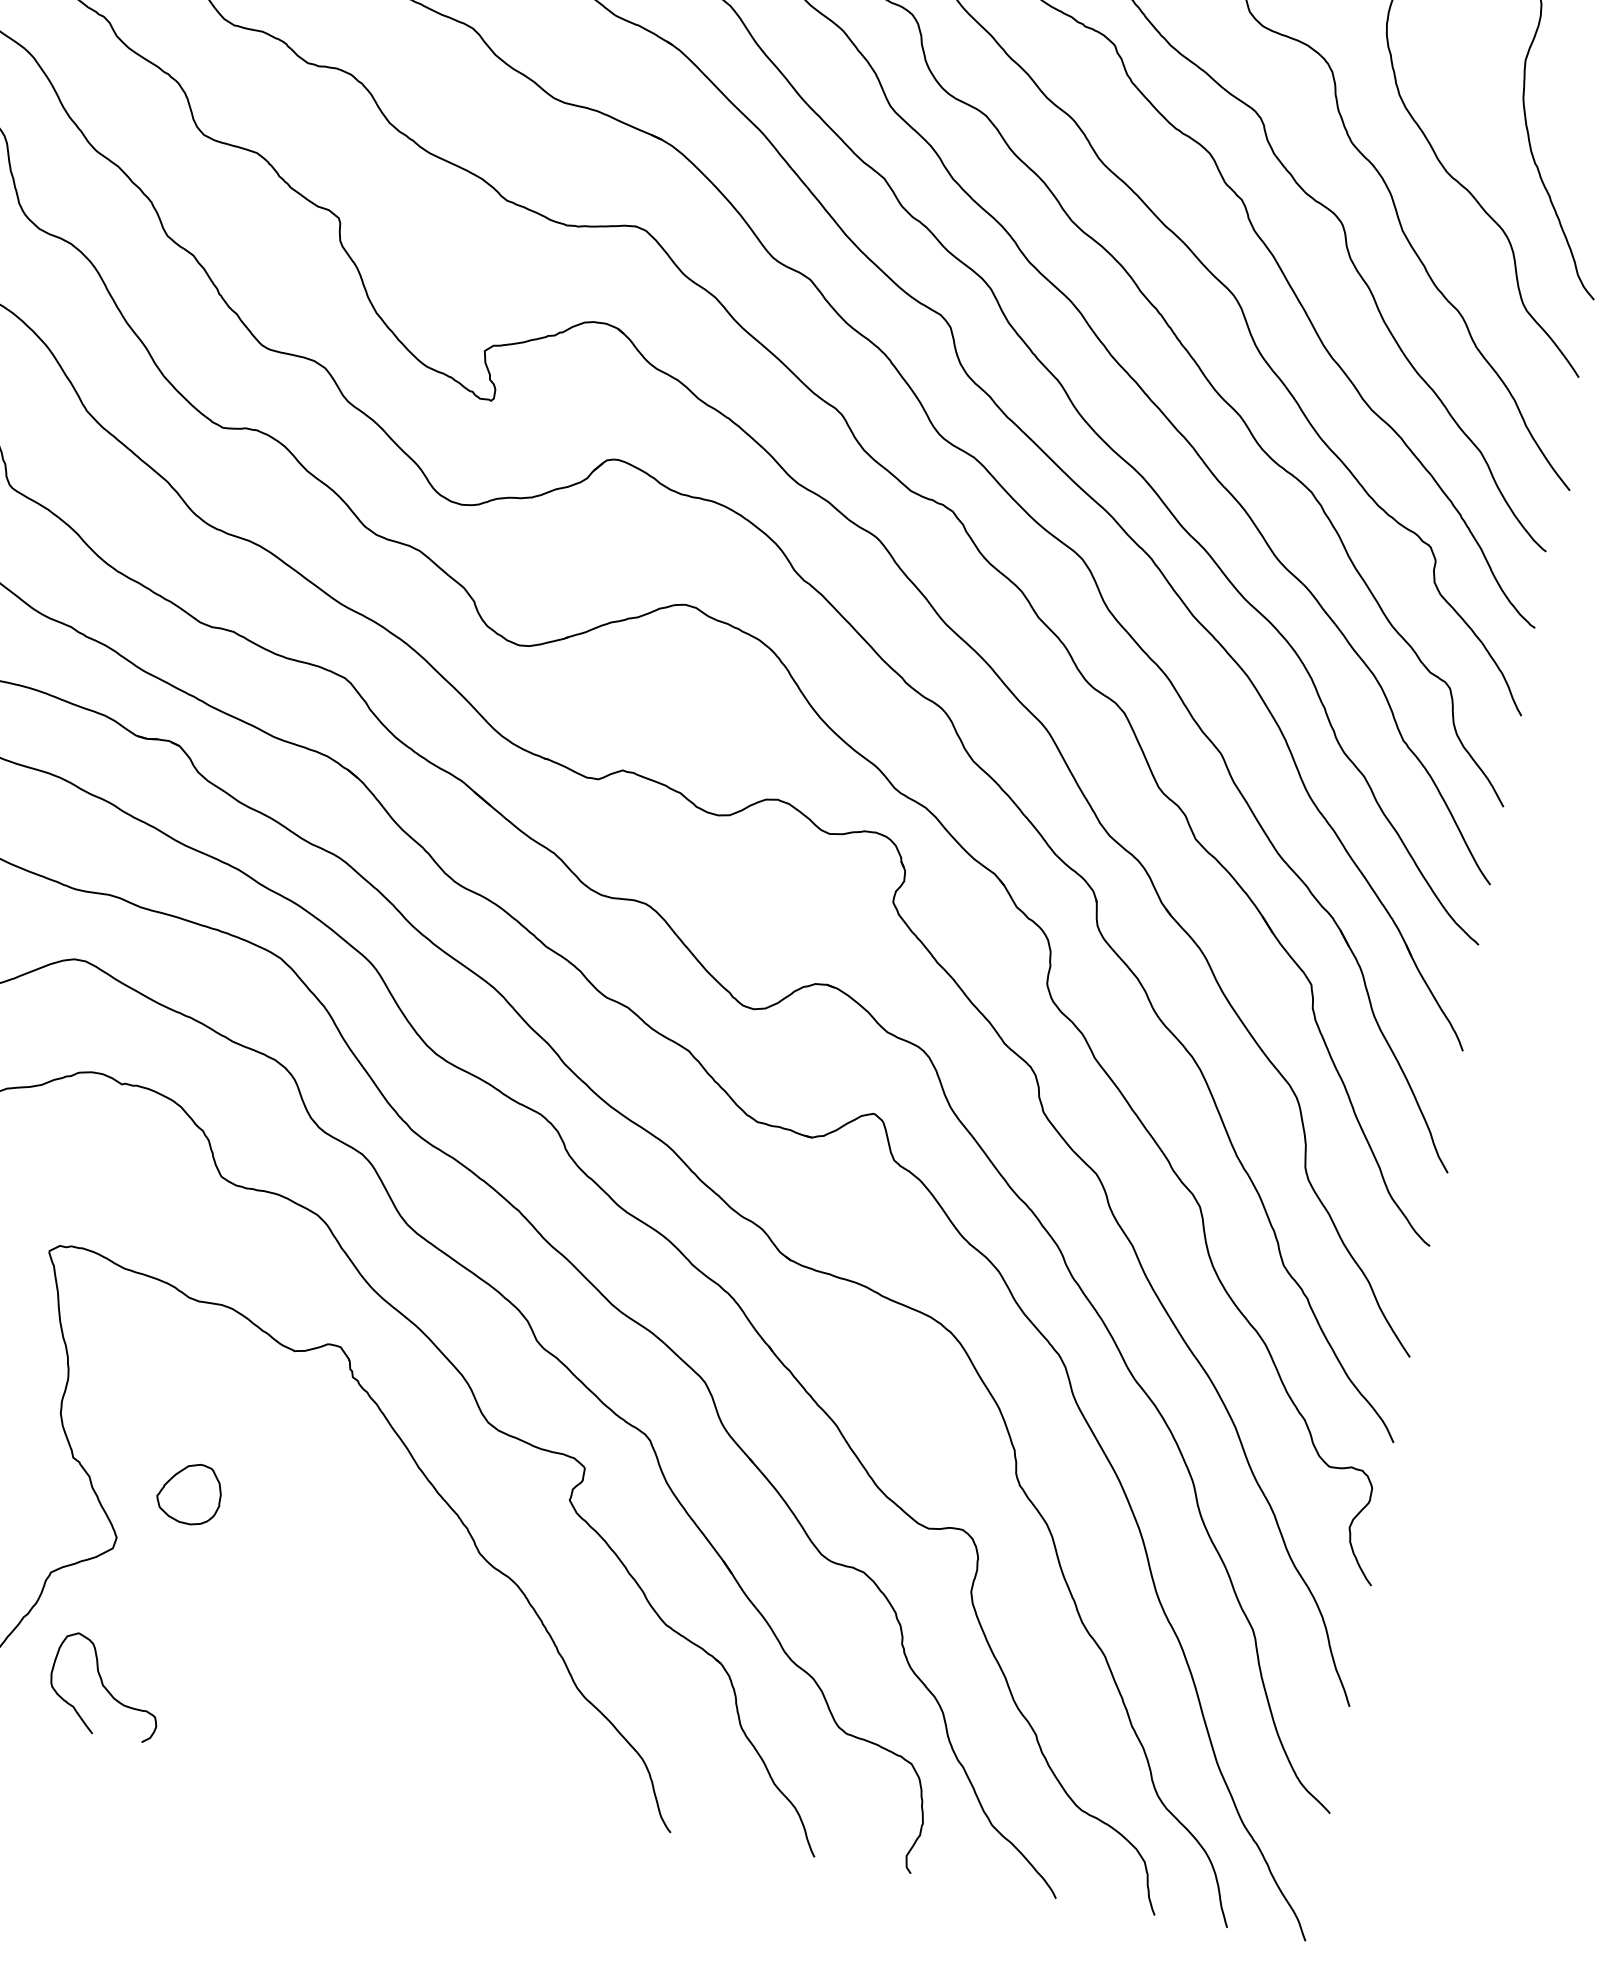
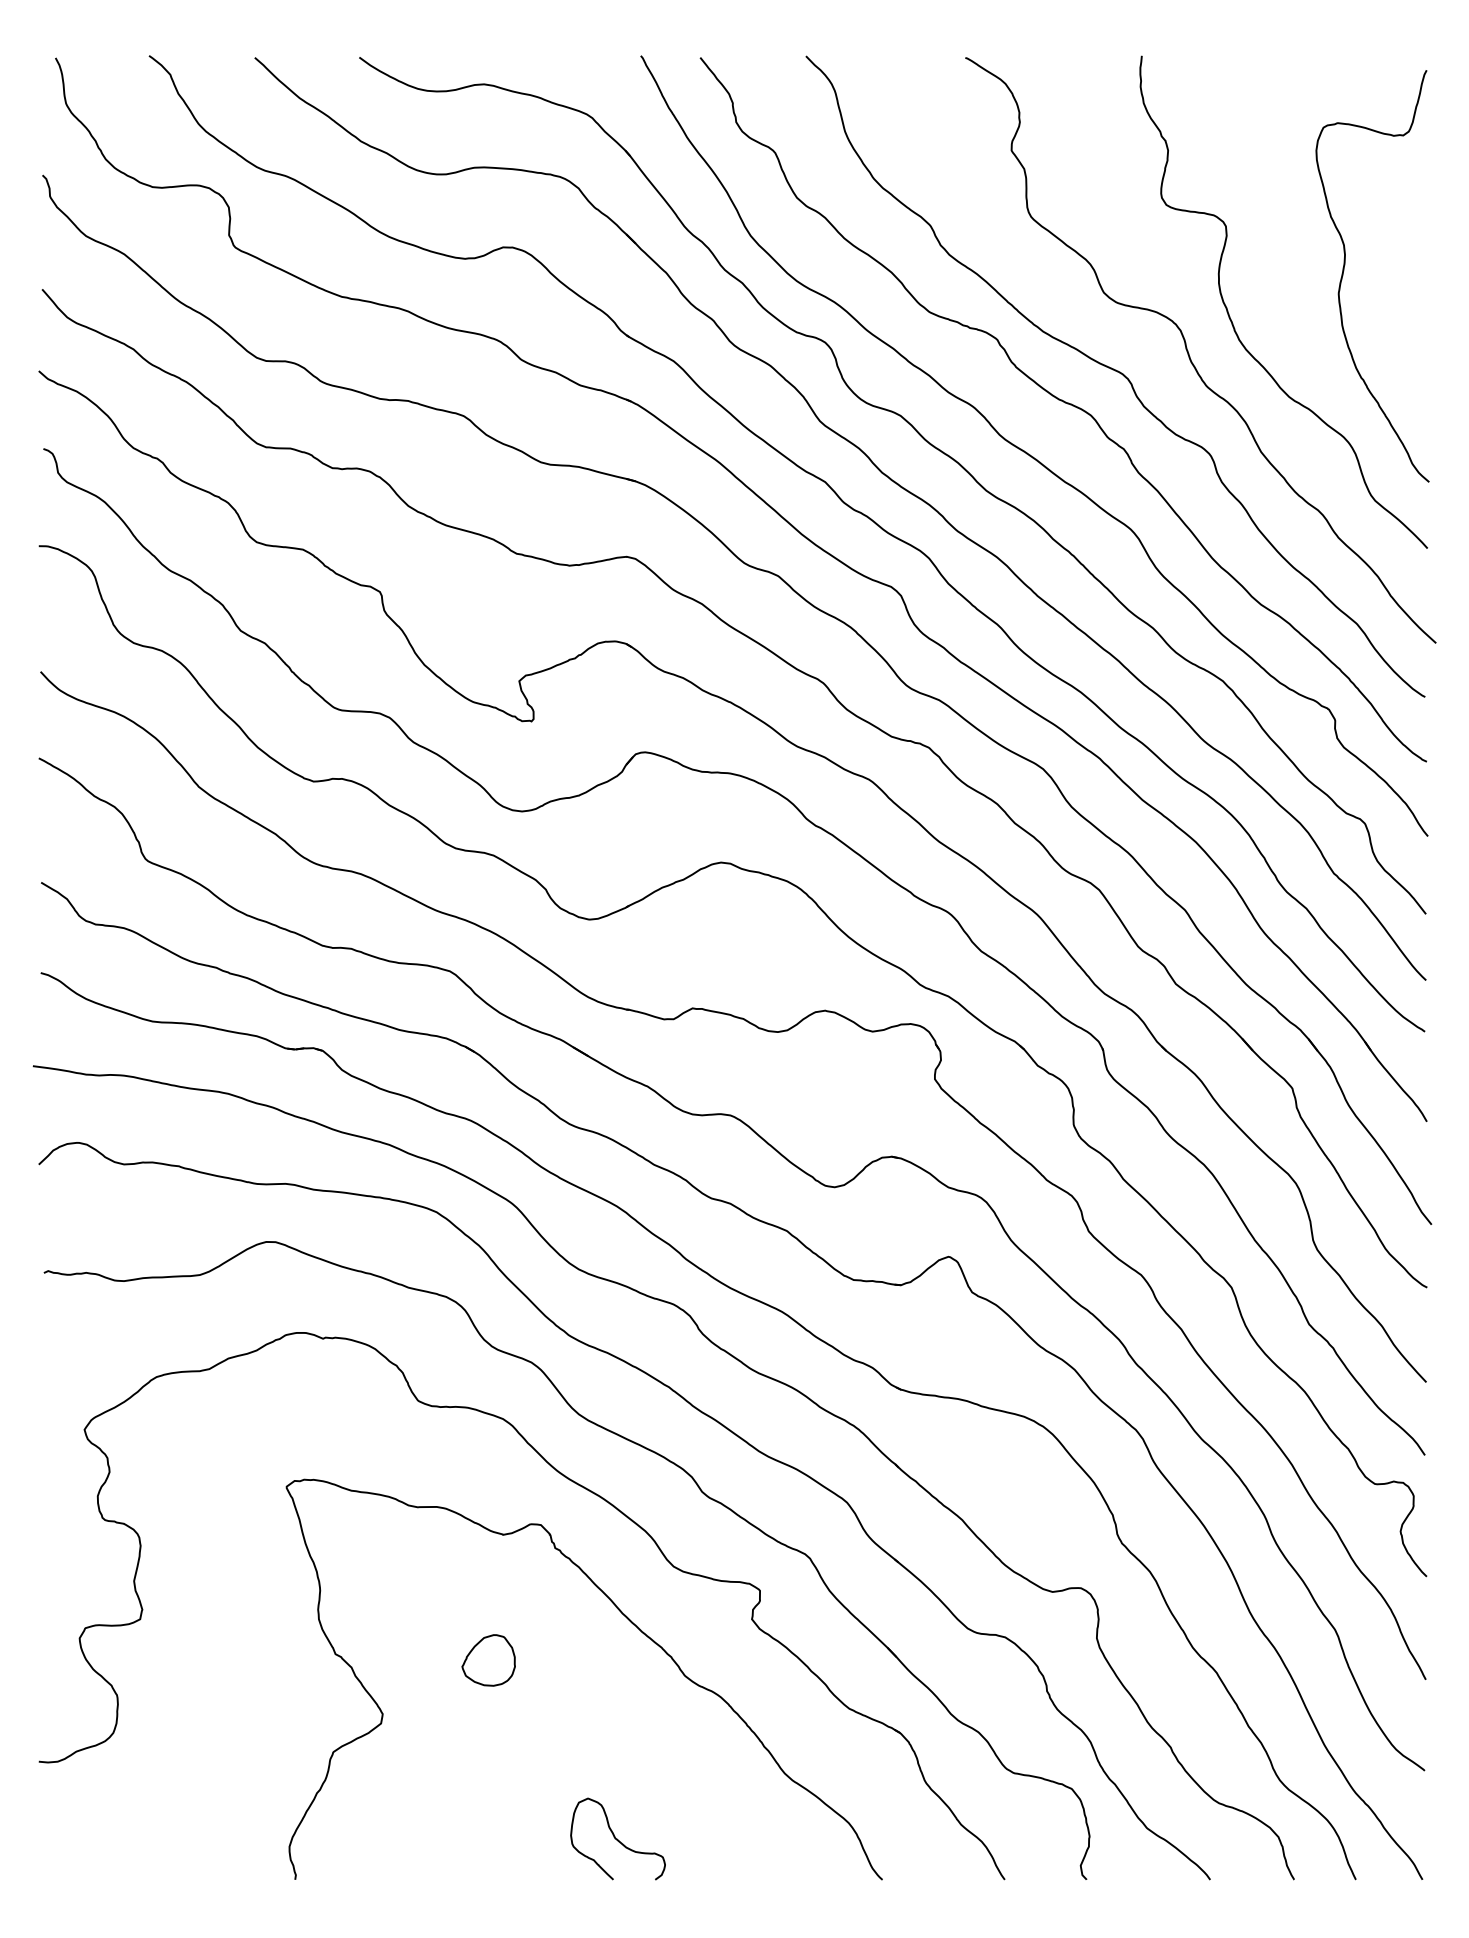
part: (189, 1493) -> (488, 1660), moved
curve: (105, 1686) -> (617, 1838), moved

